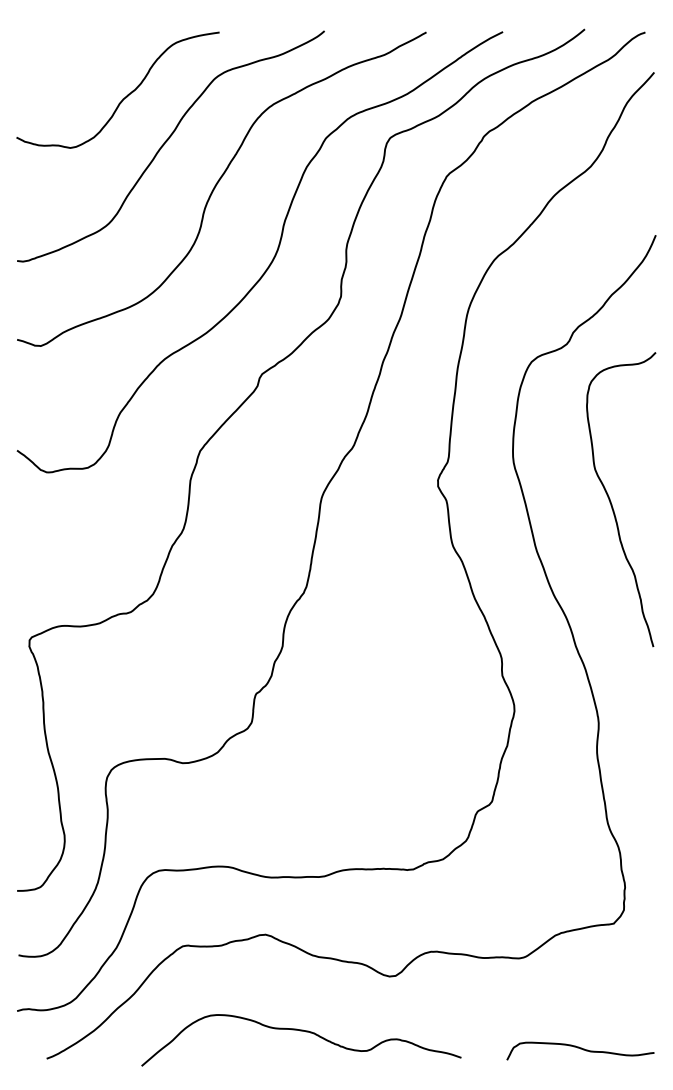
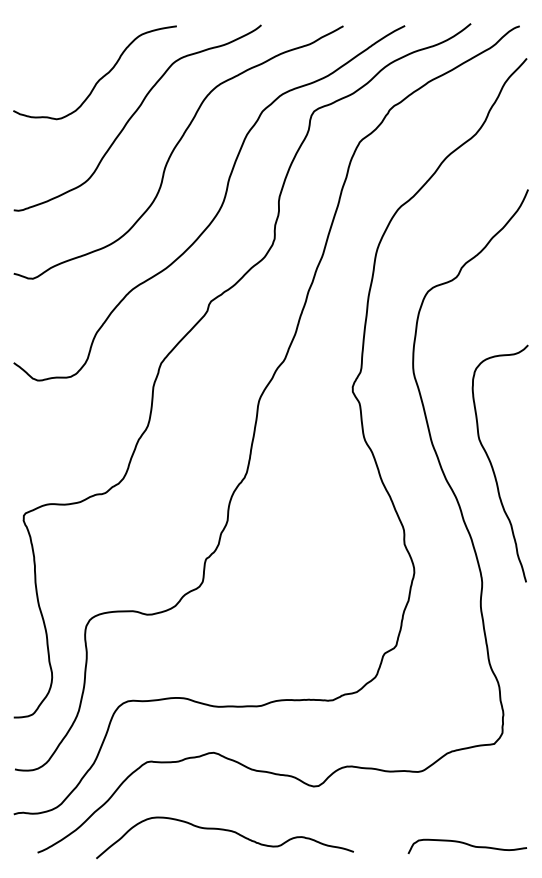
curve: (611, 501) -> (492, 465), moved
curve: (301, 1031) -> (225, 830), moved

